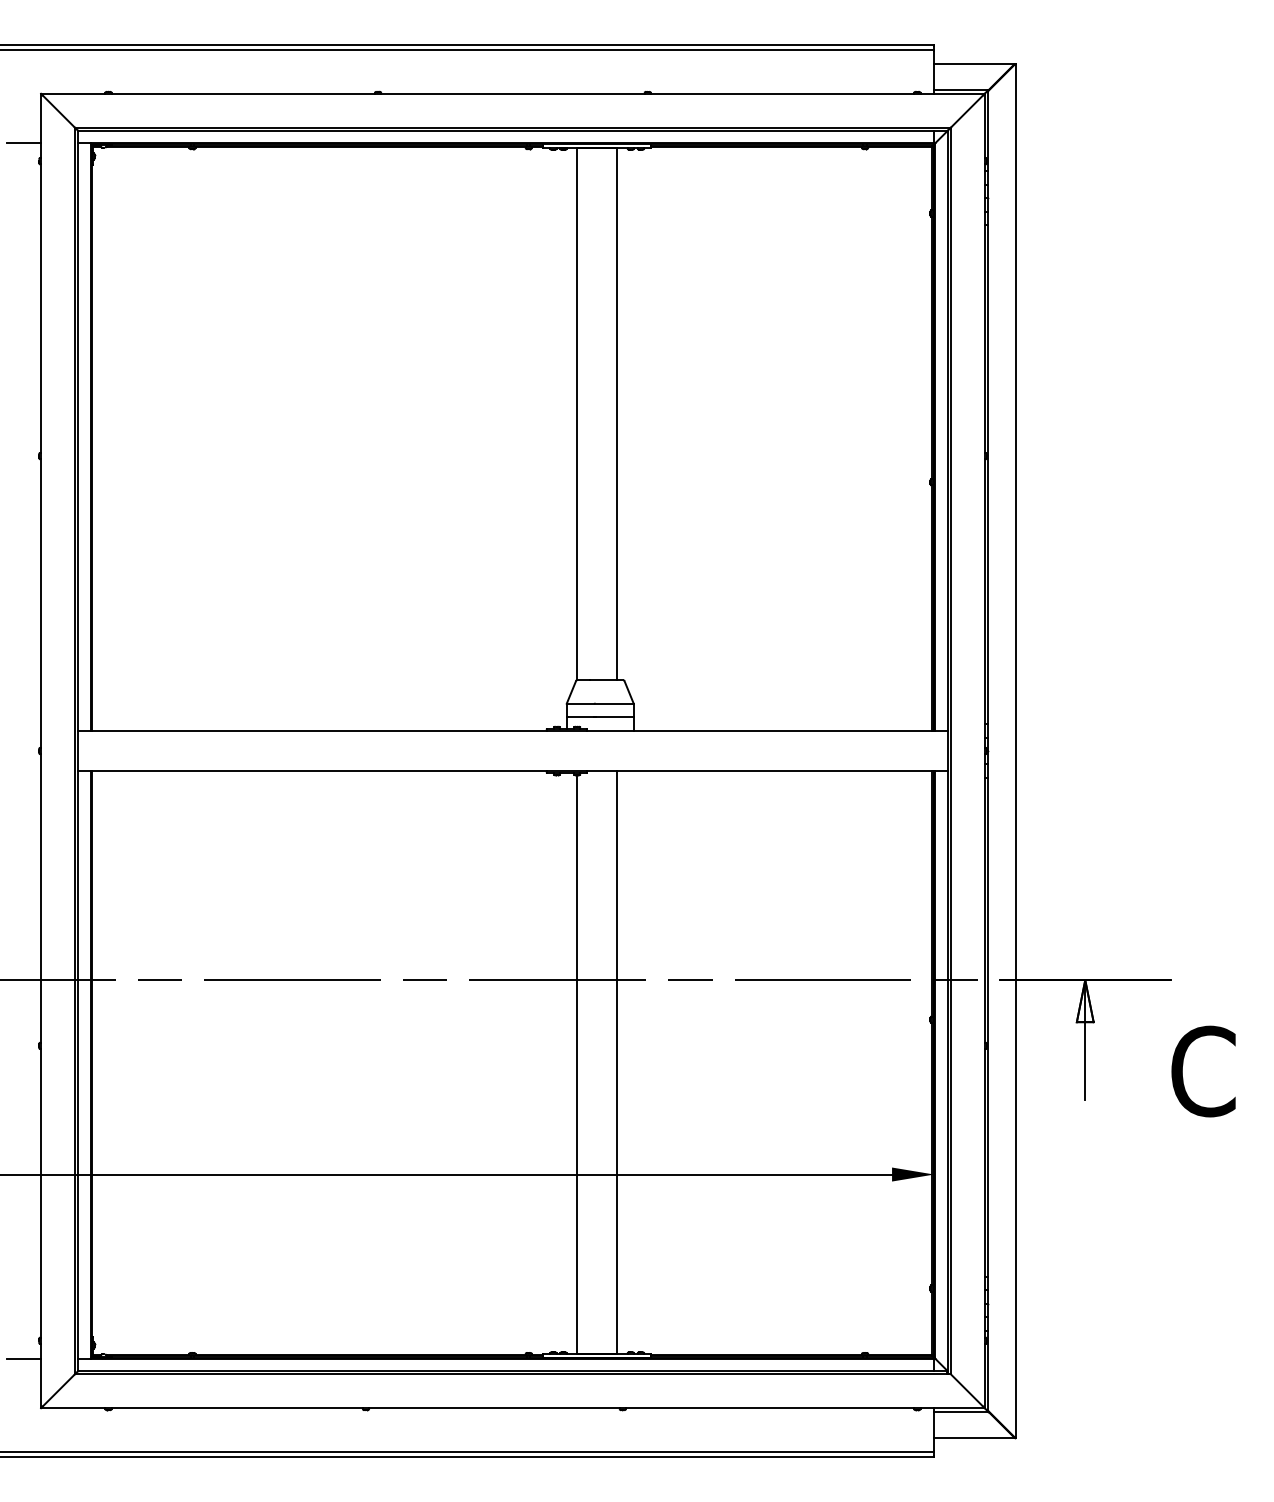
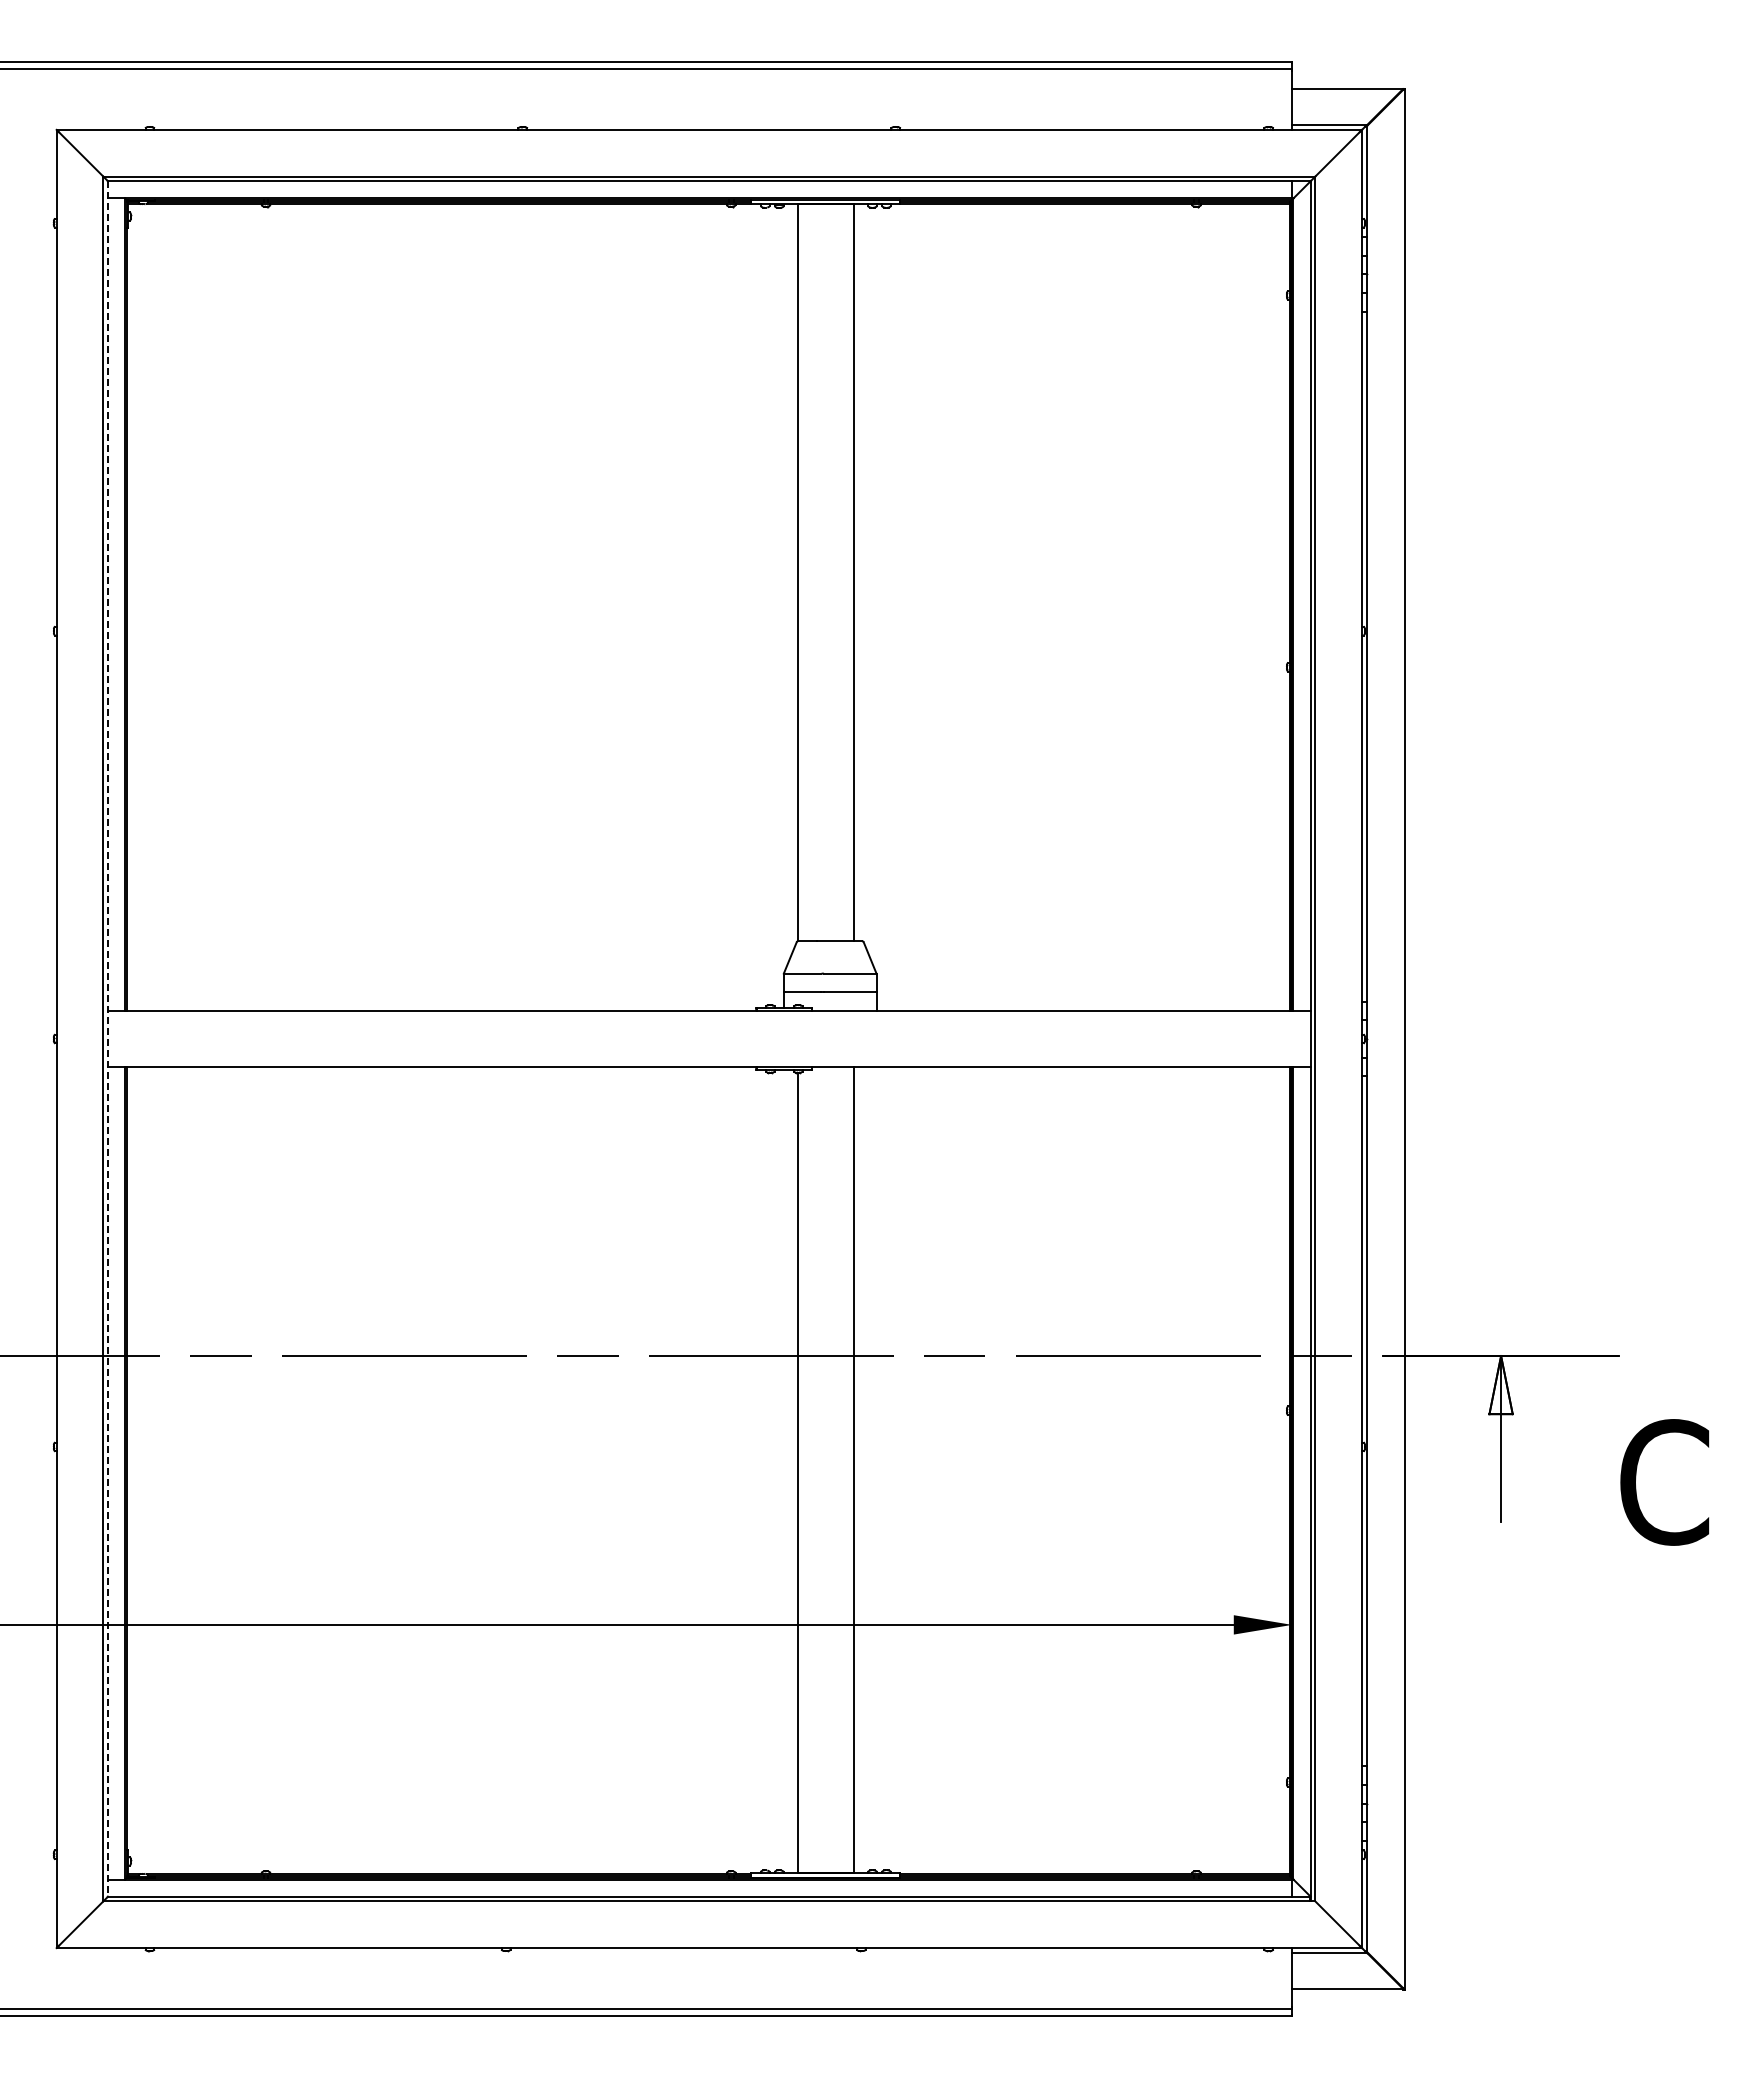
line: (24, 143) -> (33, 198), removed
line: (77, 750) -> (107, 1038), solid -> dashed
line: (24, 1358) -> (33, 1879), removed

